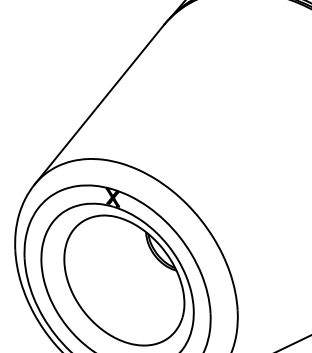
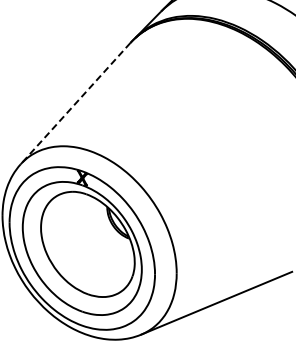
line: (99, 104) -> (75, 103), solid -> dashed

